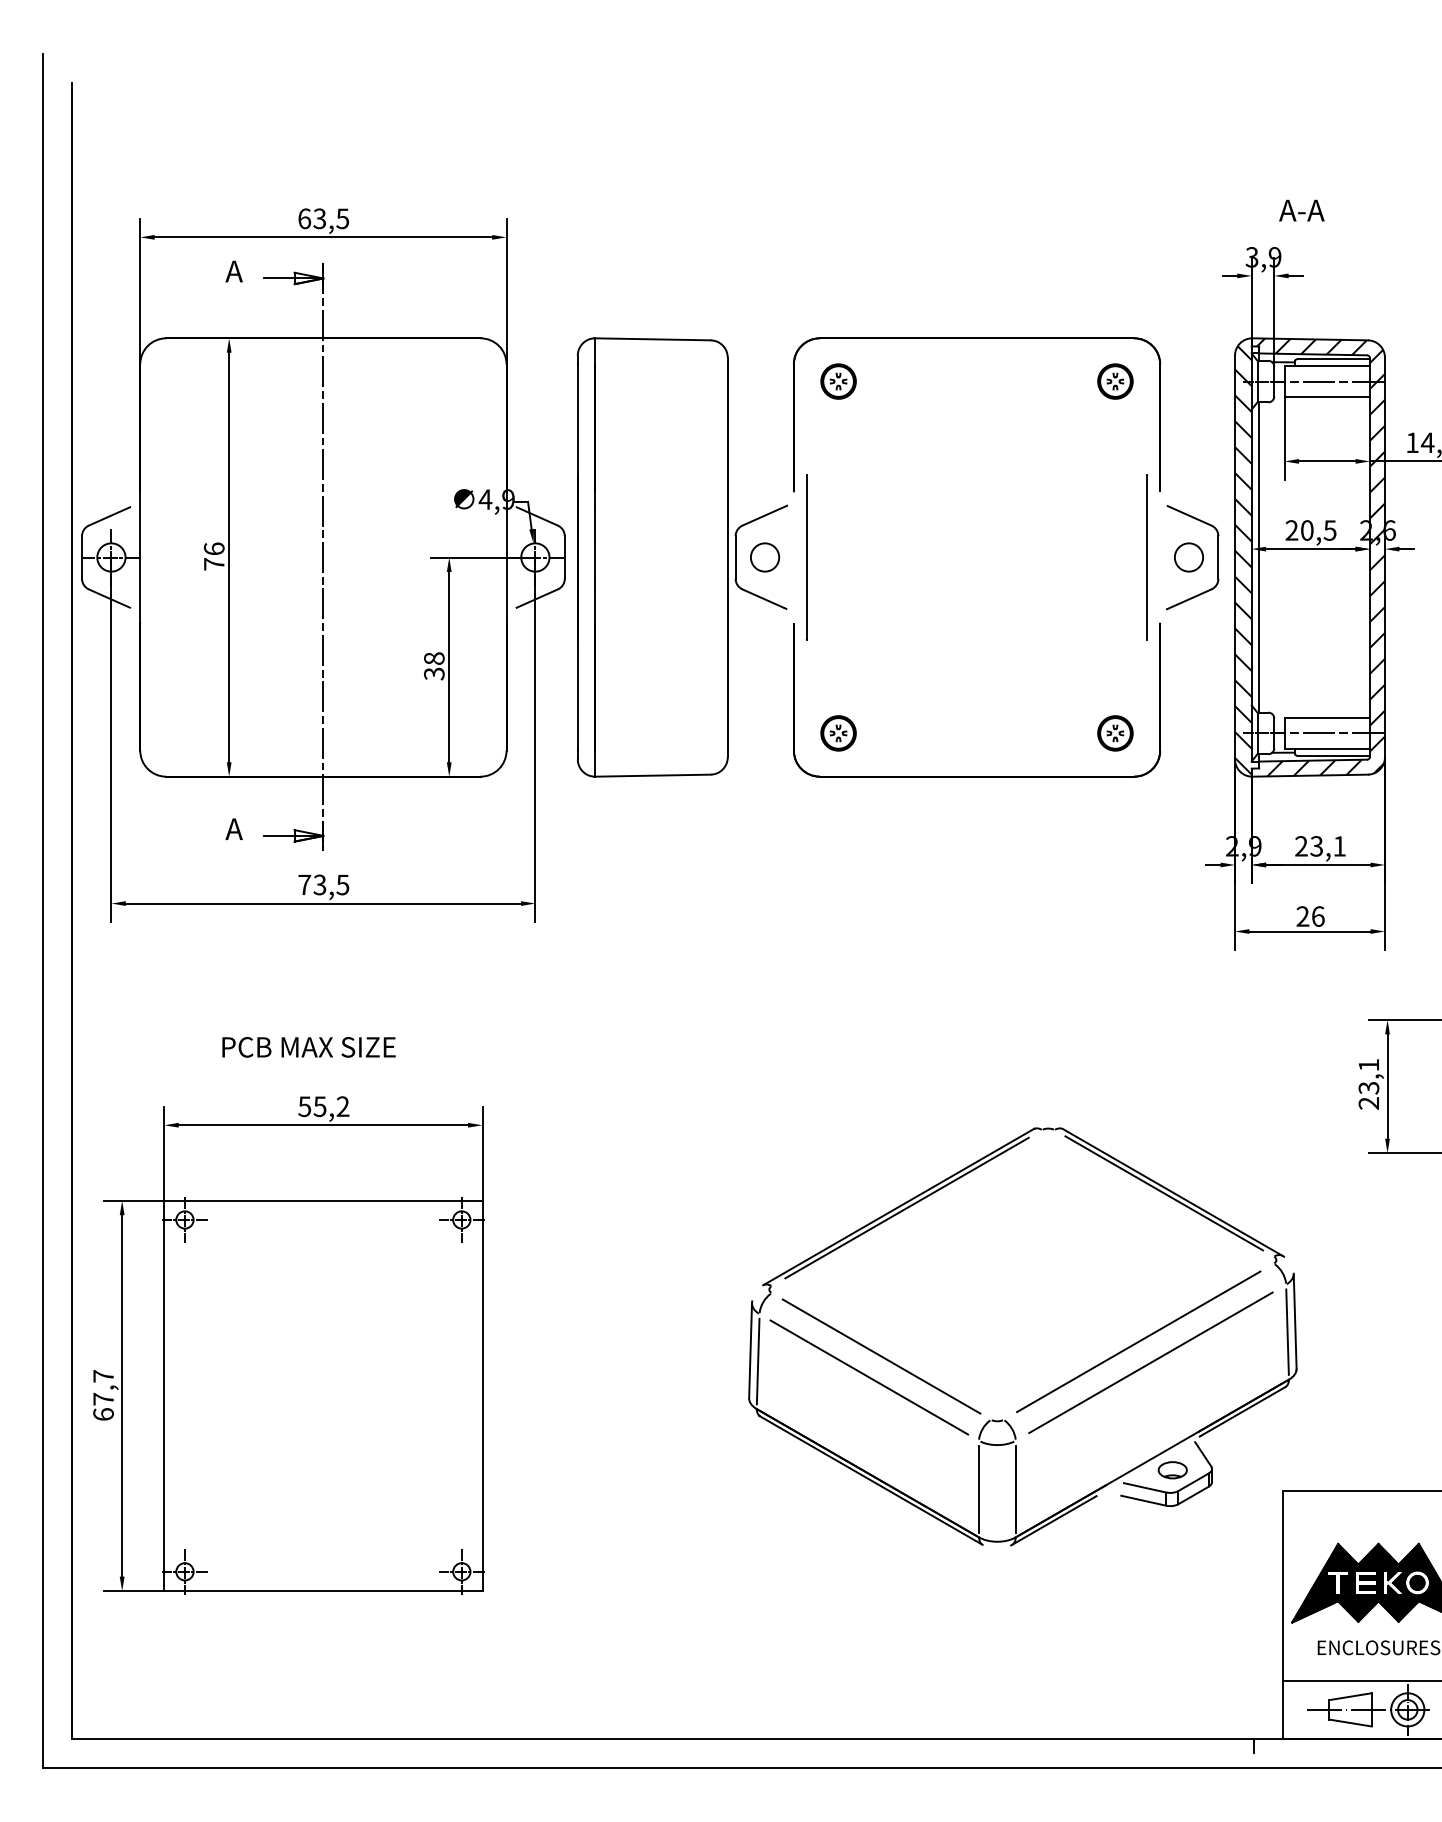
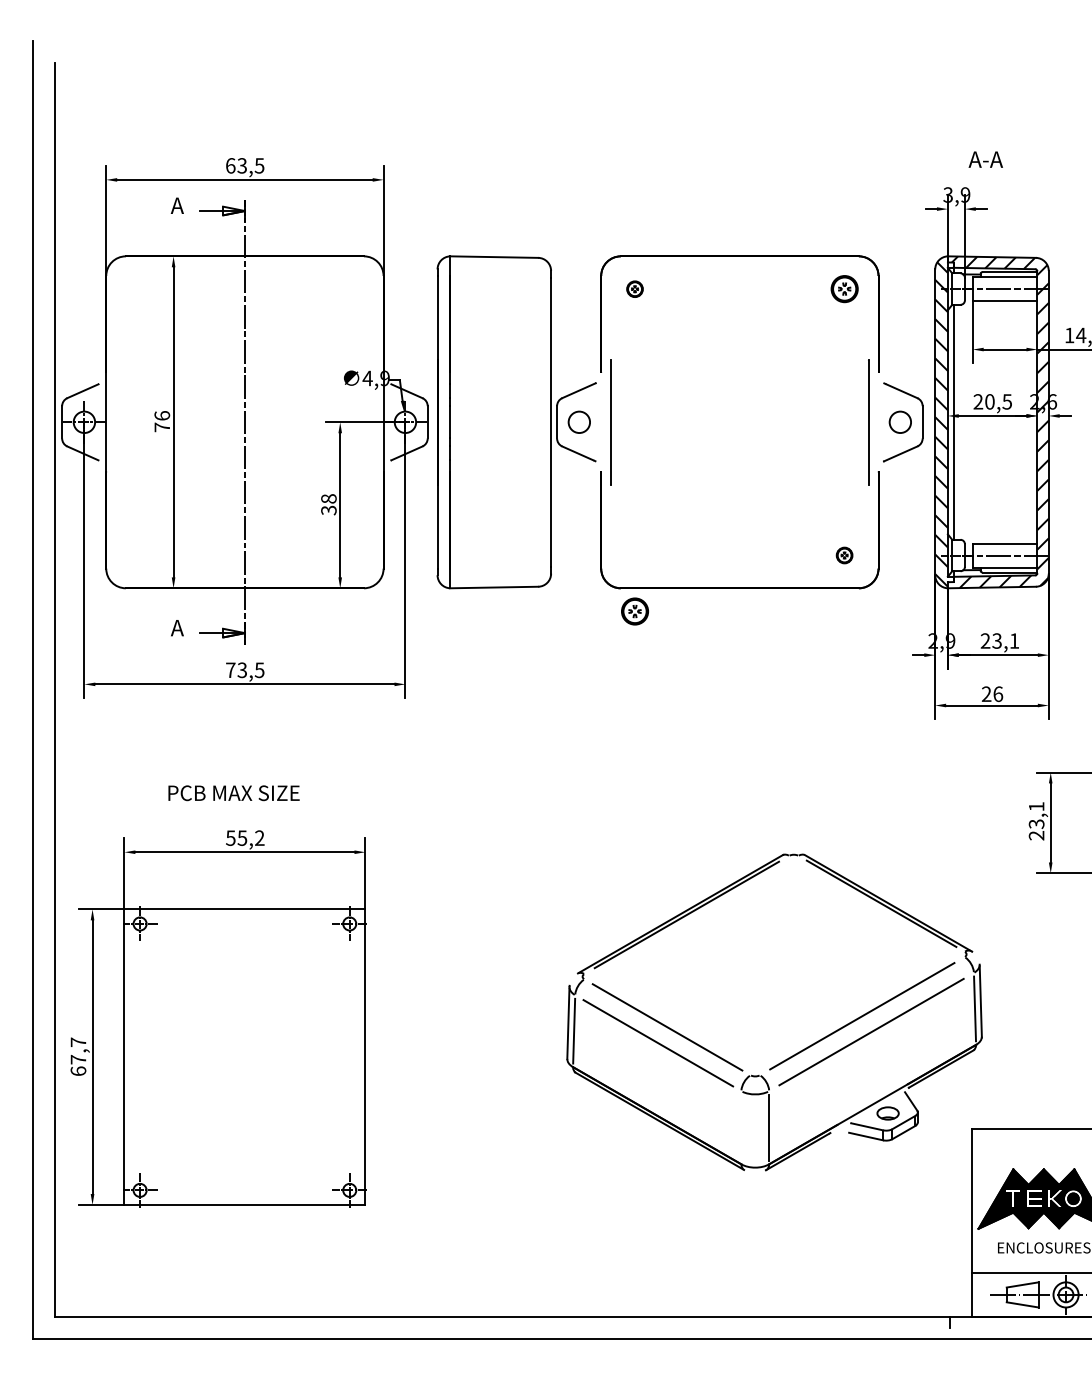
part: (837, 382) -> (634, 289), size x0.6
part: (837, 733) -> (634, 611), moved
part: (1115, 733) -> (844, 555), size x0.6
line: (979, 1488) -> (741, 1127), removed

